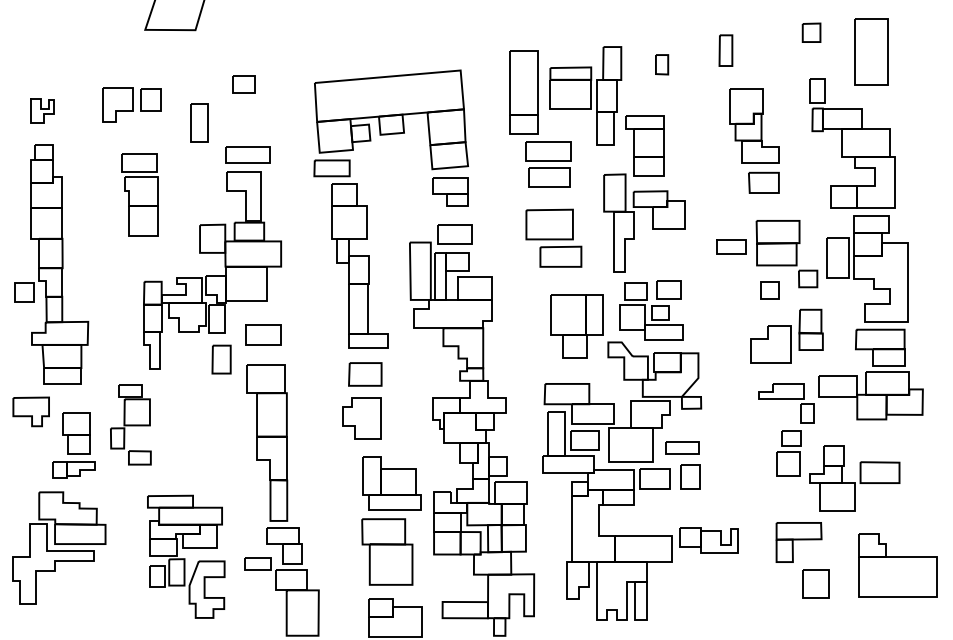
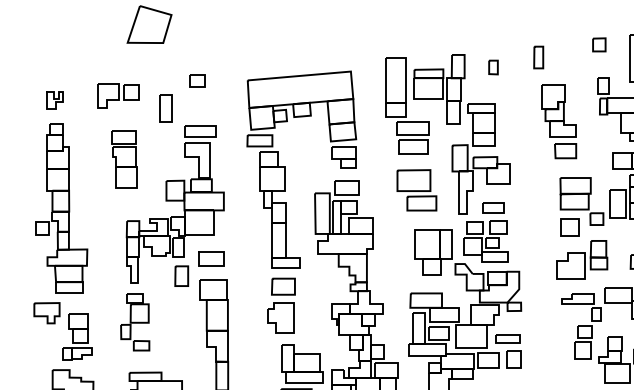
part: (731, 246) -> (493, 208), moved
part: (769, 290) -> (569, 227), size x1.43
part: (130, 424) -> (134, 322), moved

